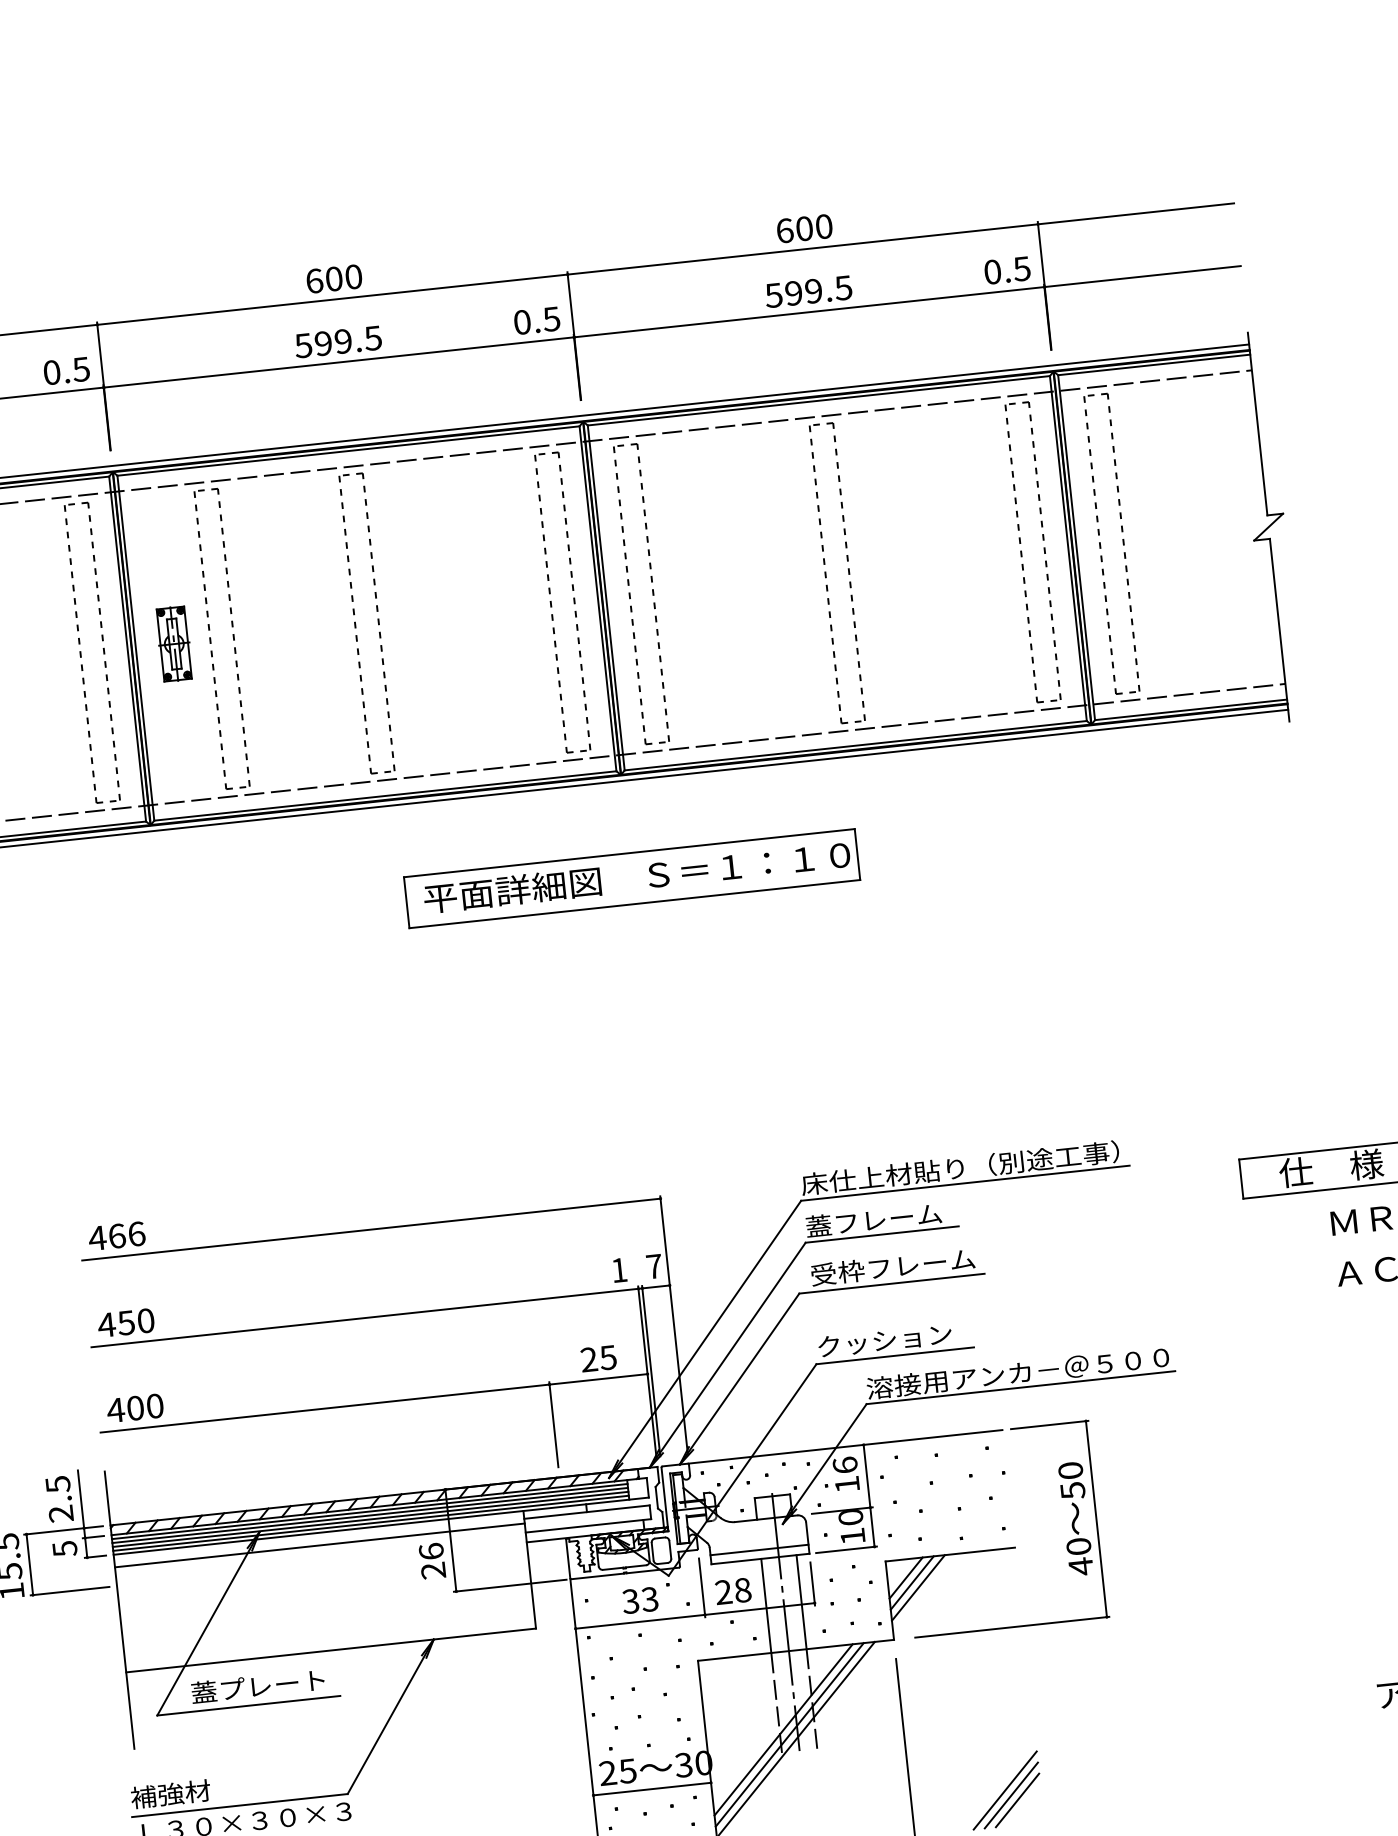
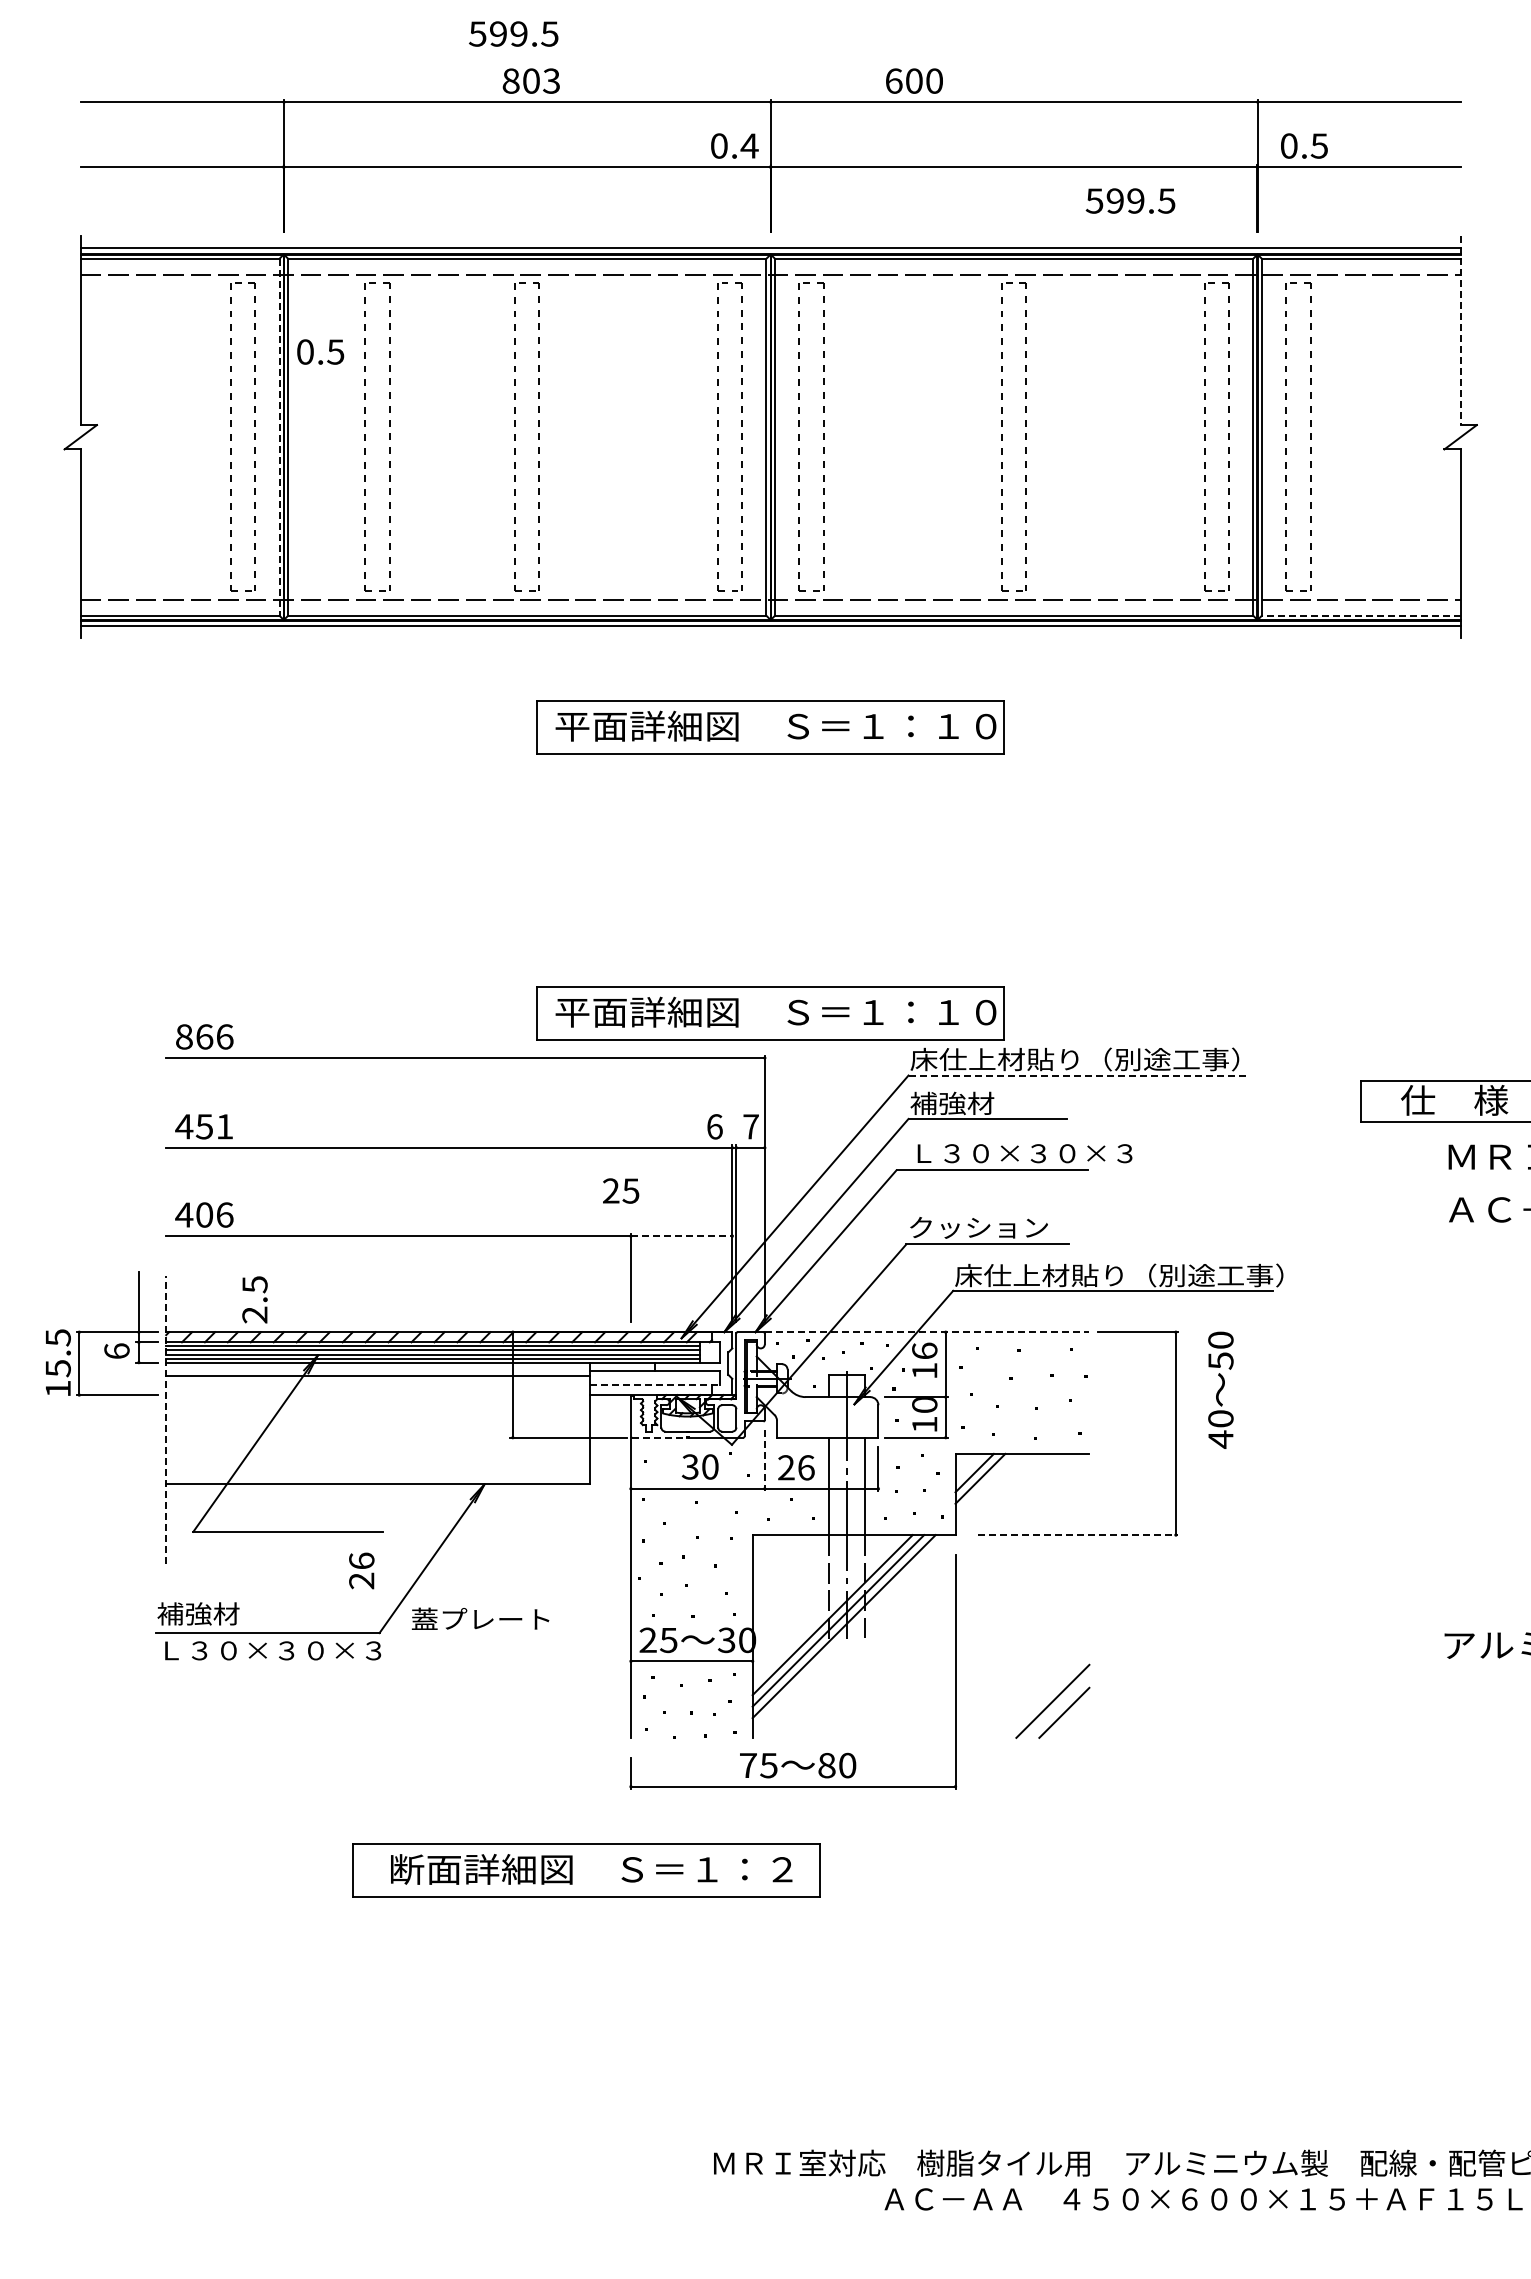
text: (804, 228) -> (914, 80), moved
text: (1007, 269) -> (1304, 145), moved
text: (334, 278) -> (531, 80), 600 -> 803
text: (808, 291) -> (1130, 200), moved
text: (551, 318) -> (749, 145), 0.5 -> 0.4
text: (338, 341) -> (513, 33), moved
text: (66, 370) -> (320, 351), moved
line: (1257, 424) -> (1460, 330), solid -> dashed
part: (173, 643) -> (327, 436), removed
line: (127, 649) -> (279, 437), solid -> dashed
line: (1190, 709) -> (1360, 615), solid -> dashed
part: (661, 1155) -> (770, 1013), added
line: (965, 1183) -> (1078, 1075), solid -> dashed
text: (873, 1220) -> (980, 1103), 蓋フレーム -> 補強材
text: (97, 1237) -> (184, 1036), 466 -> 866
text: (918, 1263) -> (1021, 1152), 受枠フレーム -> Ｌ３０×３０×３
text: (618, 1270) -> (714, 1126), 1 -> 6
text: (145, 1320) -> (224, 1126), 450 -> 451
text: (599, 1358) -> (621, 1190), moved
text: (1025, 1372) -> (1119, 1275), 溶接用アンカ－＠５００ -> 床仕上材貼り（別途工事）
line: (598, 1379) -> (681, 1236), solid -> dashed
text: (154, 1405) -> (224, 1214), 400 -> 406
line: (846, 1447) -> (927, 1332), solid -> dashed
text: (59, 1498) -> (254, 1299), moved
text: (1075, 1518) -> (1220, 1389), moved
line: (588, 1525) -> (655, 1384), solid -> dashed
text: (64, 1549) -> (116, 1351), 5 -> 6
line: (759, 1550) -> (827, 1428), removed
text: (432, 1560) -> (361, 1570), moved
line: (597, 1576) -> (659, 1437), solid -> dashed
line: (917, 1587) -> (985, 1484), removed
line: (701, 1588) -> (764, 1461), solid -> dashed
text: (743, 1589) -> (806, 1467), 28 -> 26
text: (649, 1599) -> (709, 1466), 33 -> 30
line: (119, 1610) -> (166, 1420), solid -> dashed
line: (1012, 1627) -> (1078, 1535), solid -> dashed
text: (257, 1685) -> (480, 1618), moved
line: (1011, 1794) -> (1058, 1706), removed

